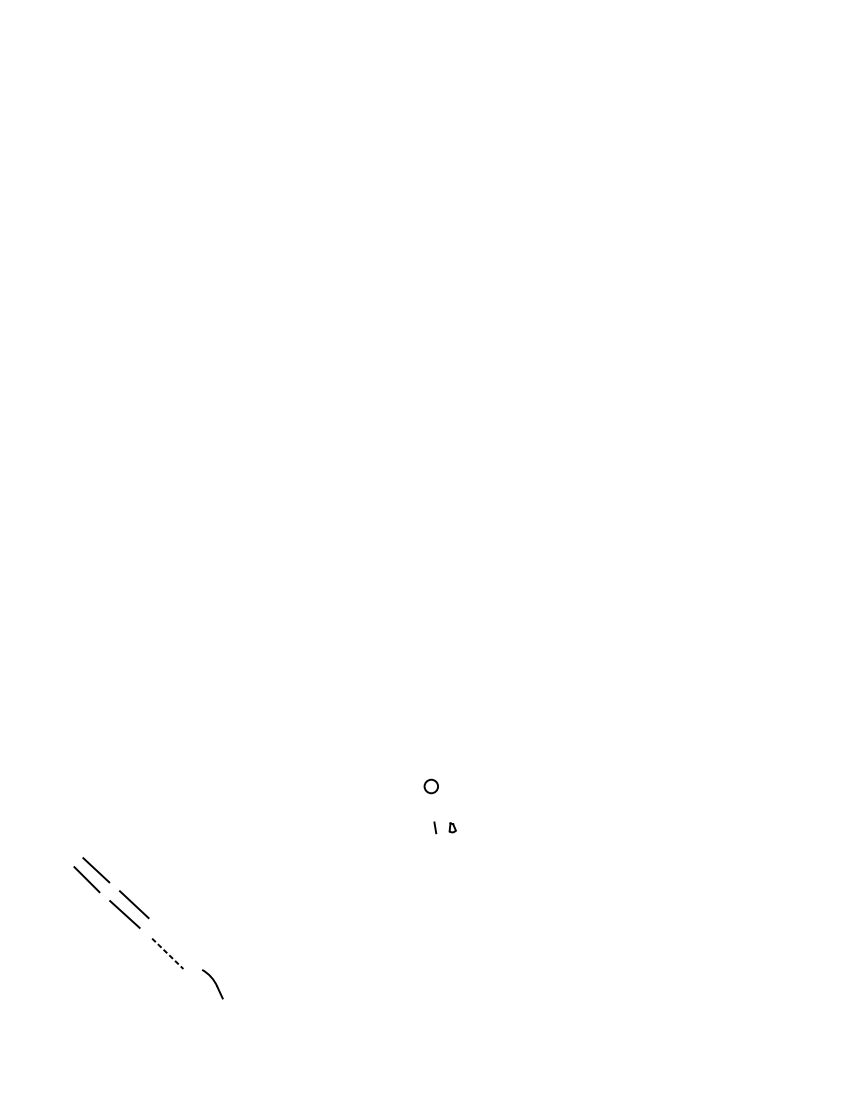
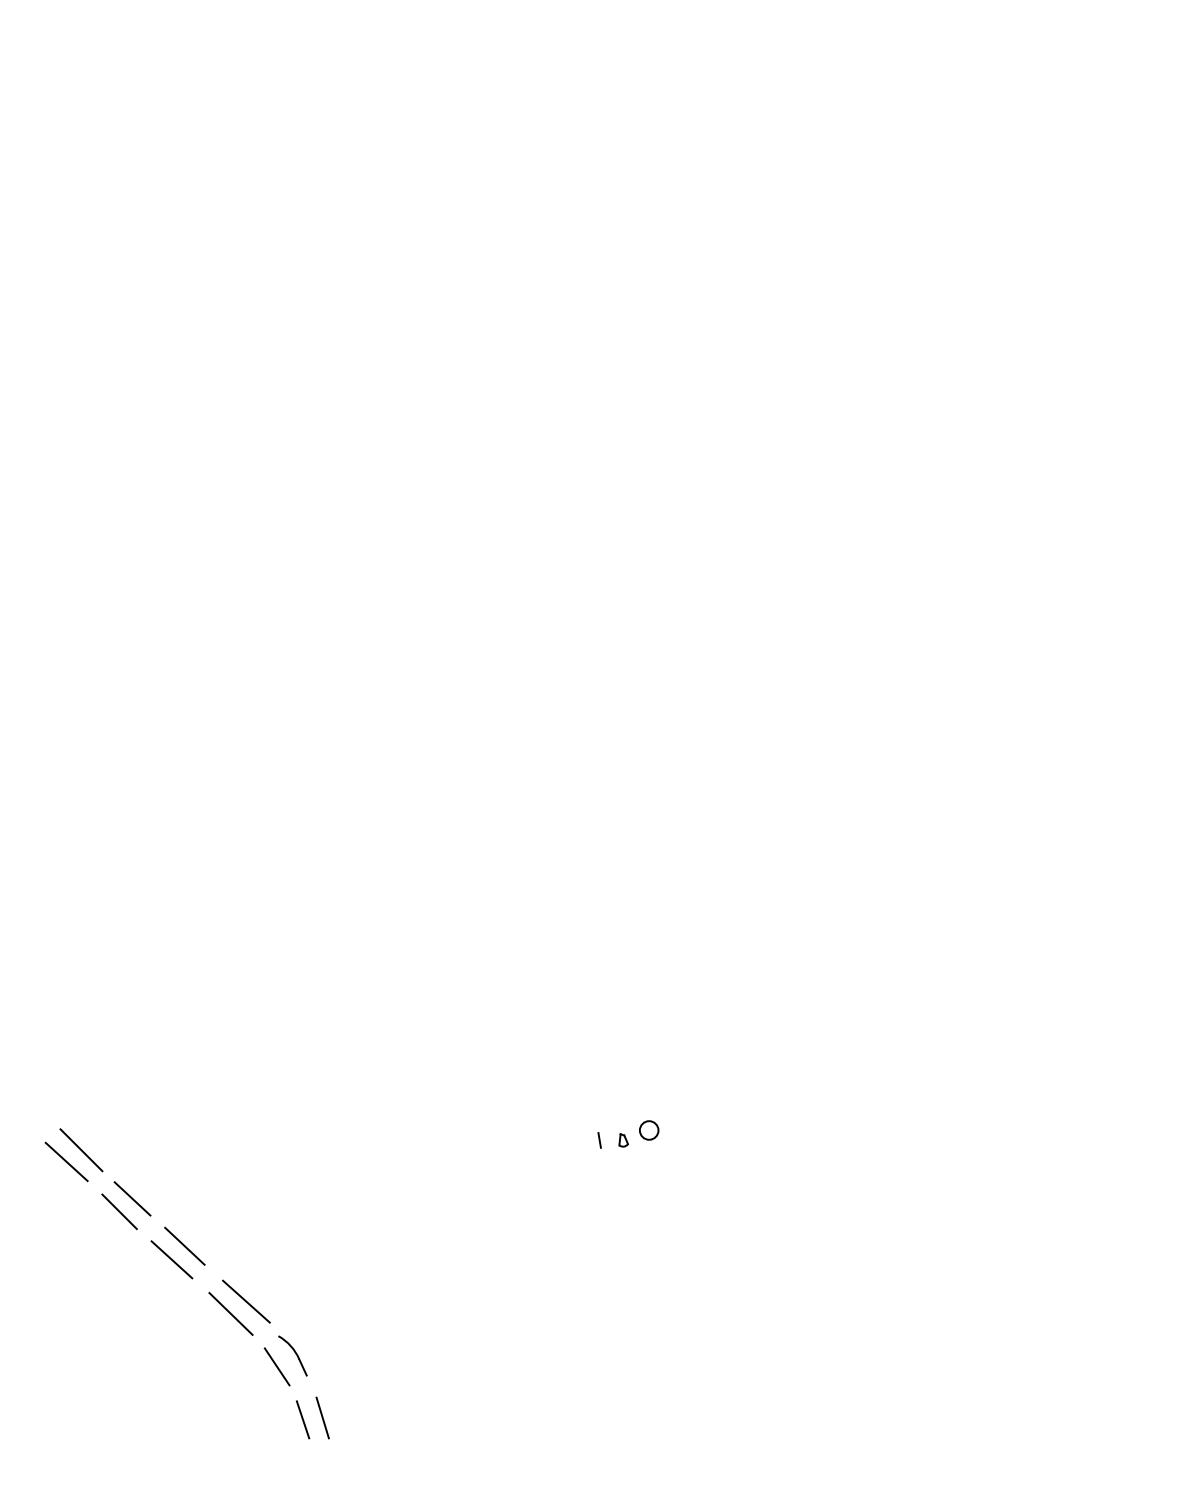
circle: (431, 786) -> (649, 1130), moved
line: (59, 835) -> (81, 1150), added
line: (48, 843) -> (66, 1161), added
line: (179, 944) -> (246, 1301), added
line: (168, 954) -> (231, 1314), dashed -> solid
line: (200, 991) -> (276, 1366), added
line: (234, 1028) -> (322, 1417), added
line: (219, 1030) -> (302, 1419), added

